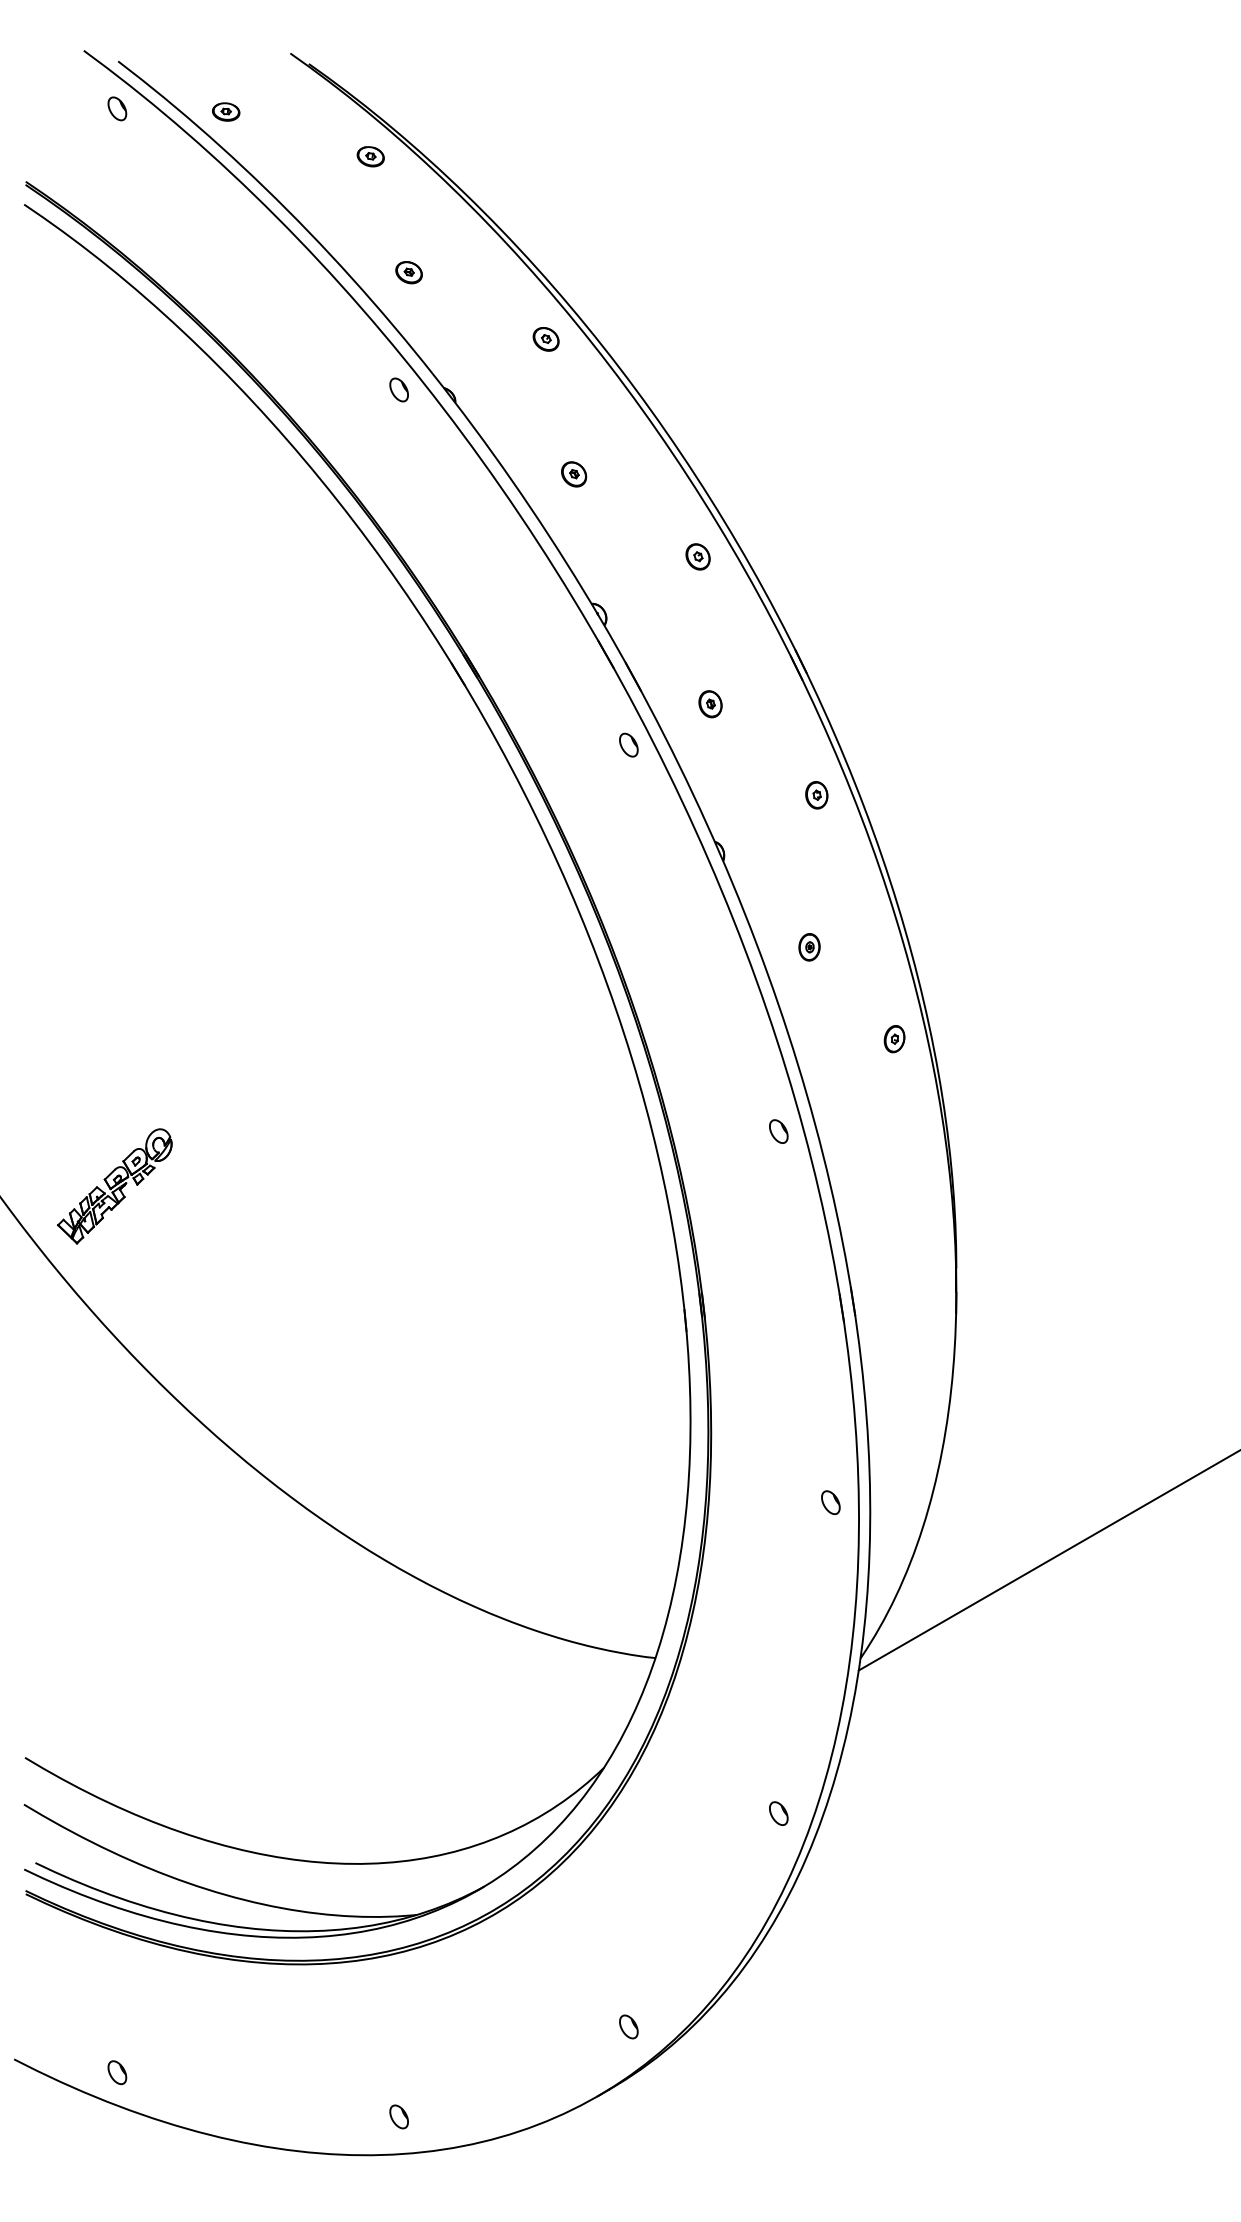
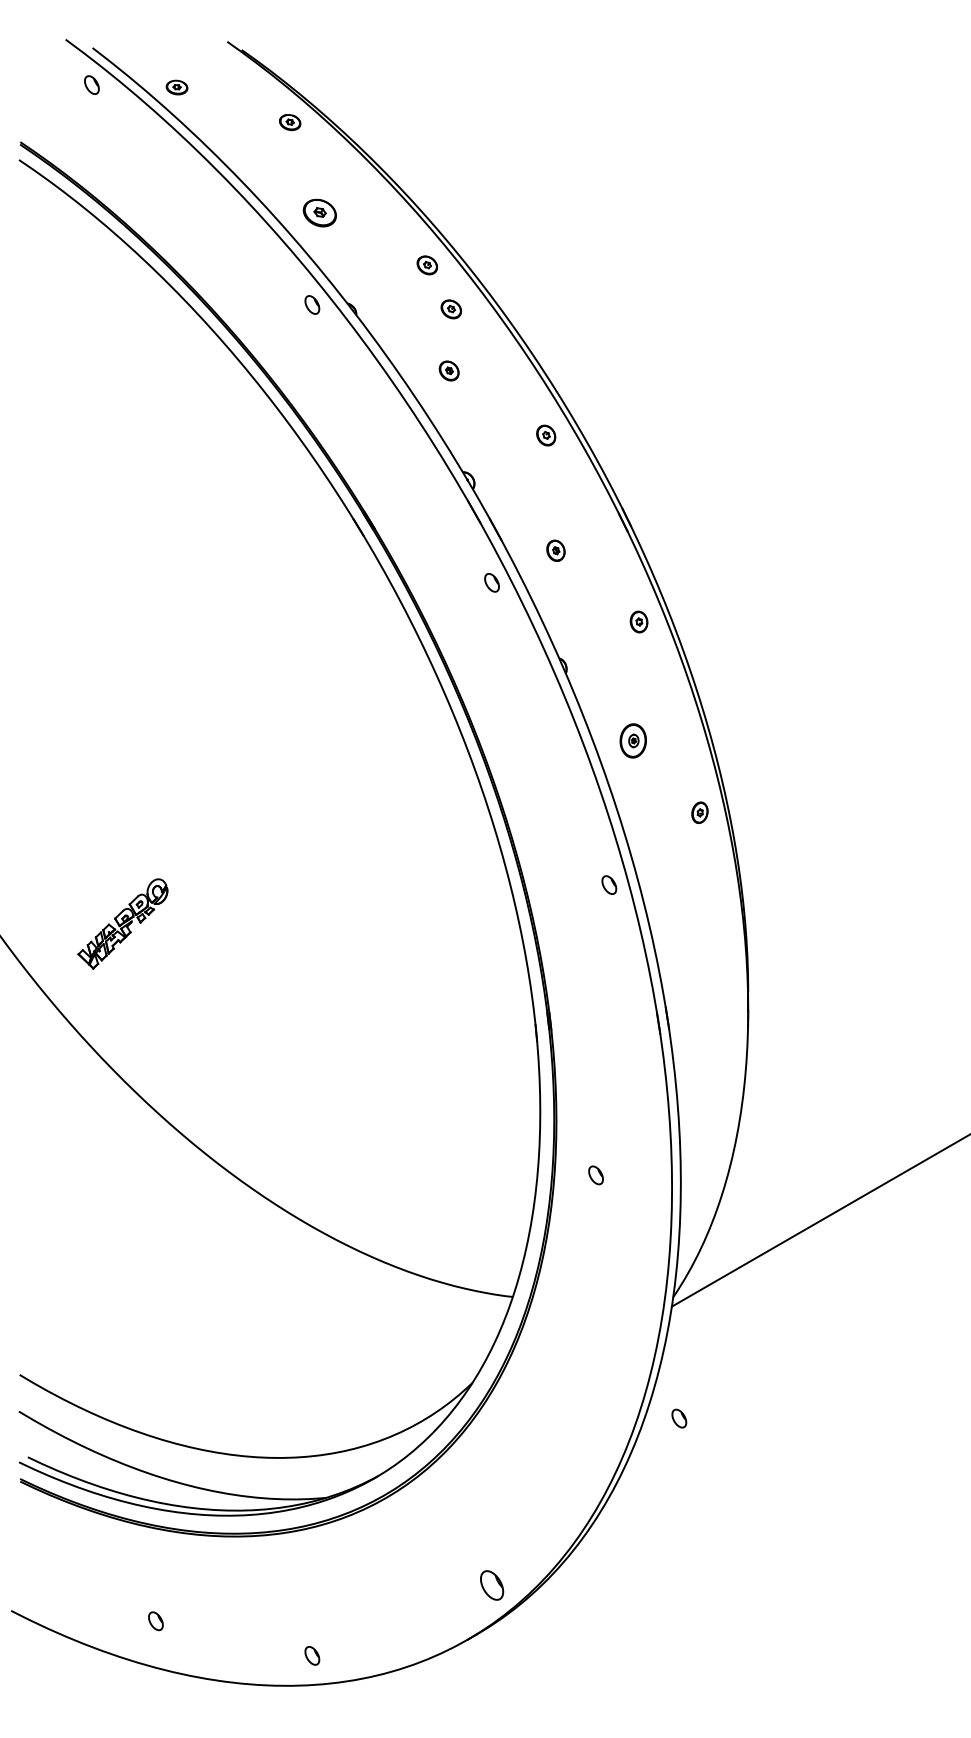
part: (409, 273) -> (320, 213), size x1.6
part: (575, 395) -> (450, 309), added
part: (809, 946) -> (633, 740), size x1.6
part: (114, 1185) -> (122, 923), moved
part: (830, 1502) -> (595, 1175), moved
part: (779, 1813) -> (679, 1418), moved
part: (628, 2026) -> (491, 1585), size x1.6
part: (116, 2072) -> (155, 1621), moved

